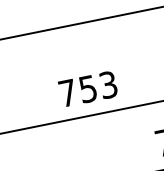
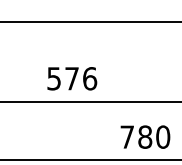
text: (88, 88) -> (72, 78), 753 -> 576

